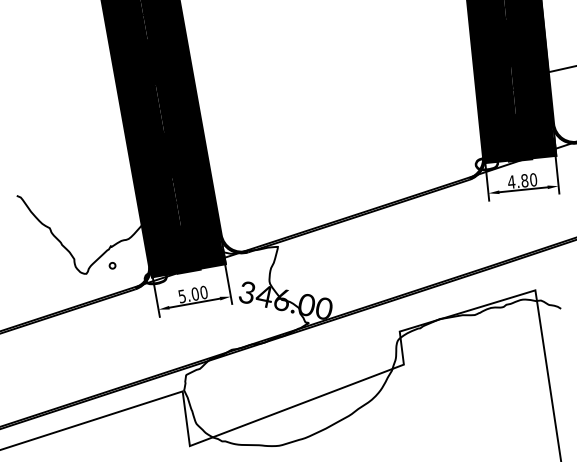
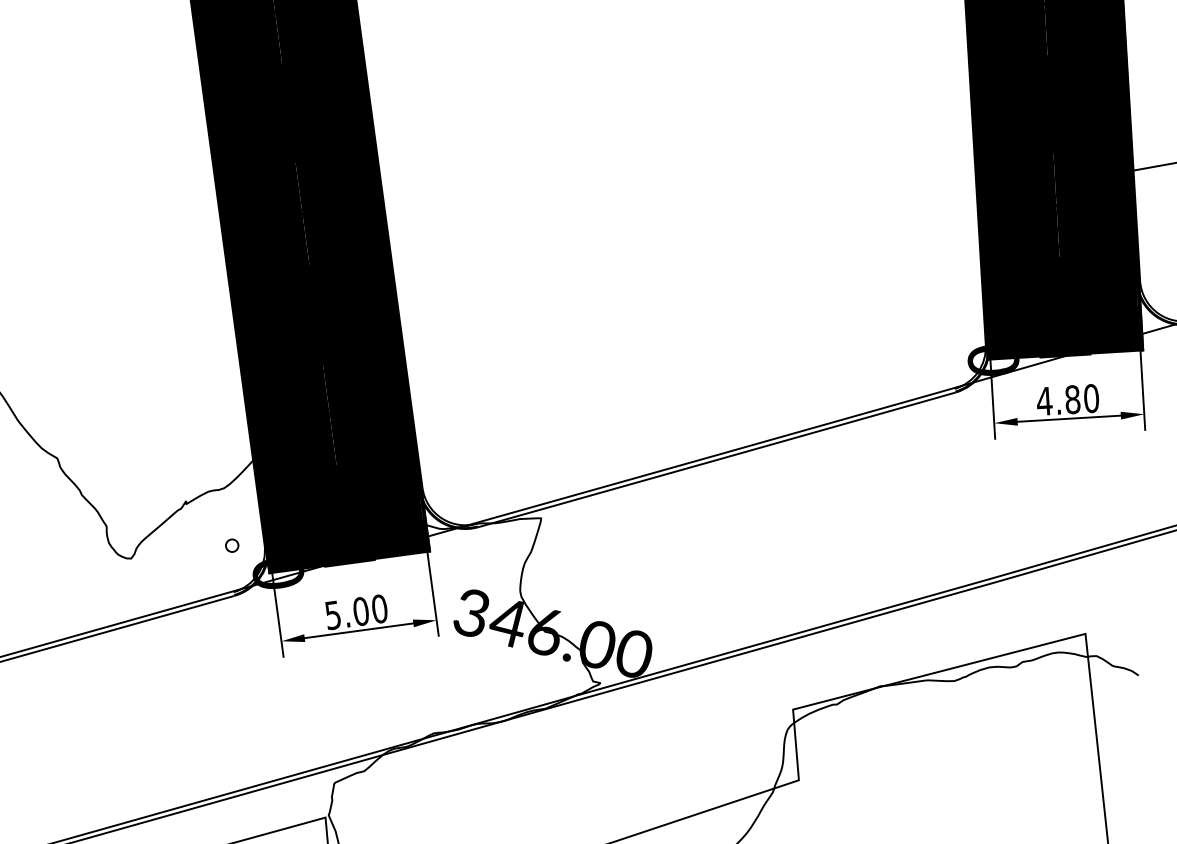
circle: (112, 265) -> (232, 545), moved

